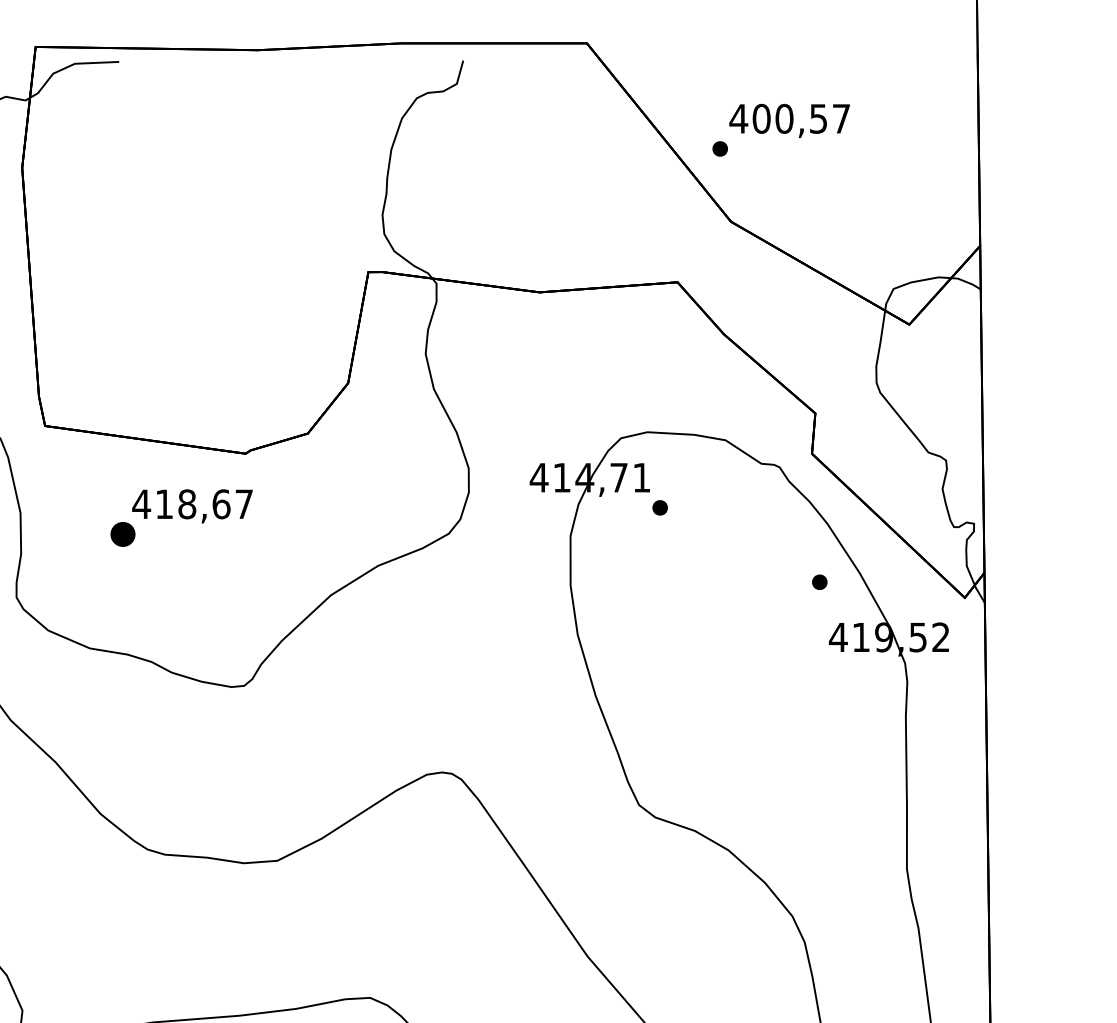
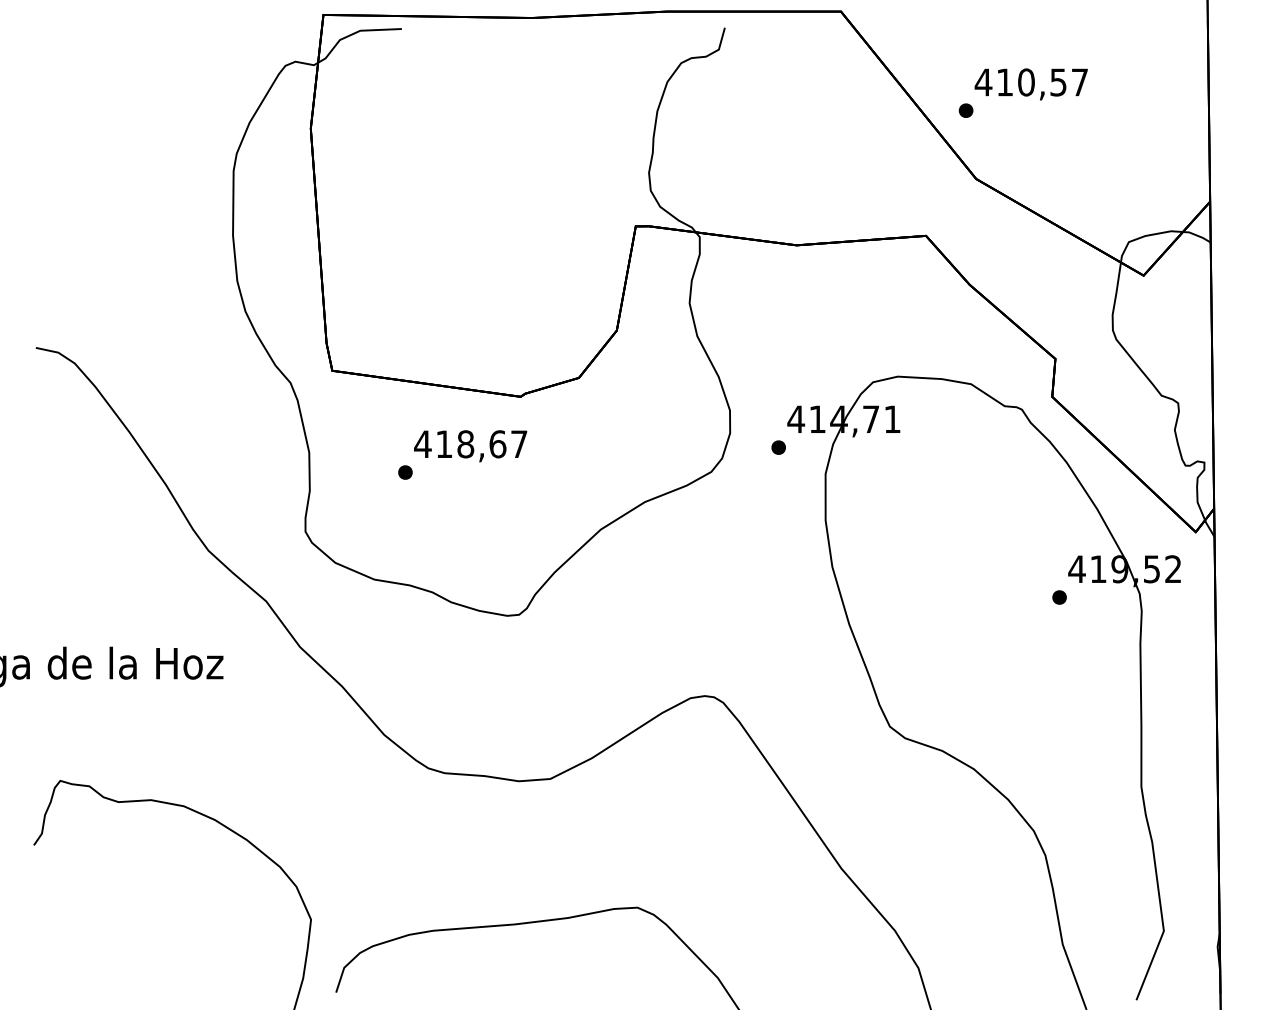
text: (761, 118) -> (1004, 82), 400,57 -> 410,57
part: (659, 507) -> (778, 447), moved
part: (123, 534) -> (405, 472), size x0.62
part: (819, 582) -> (1059, 597), moved

